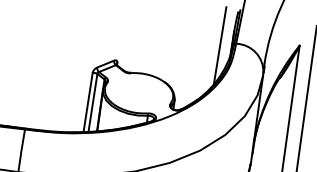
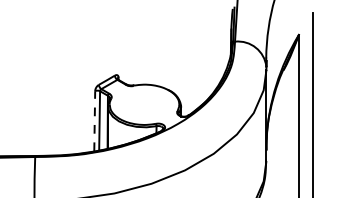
line: (220, 45) -> (219, 45), removed
line: (87, 102) -> (94, 121), solid -> dashed

